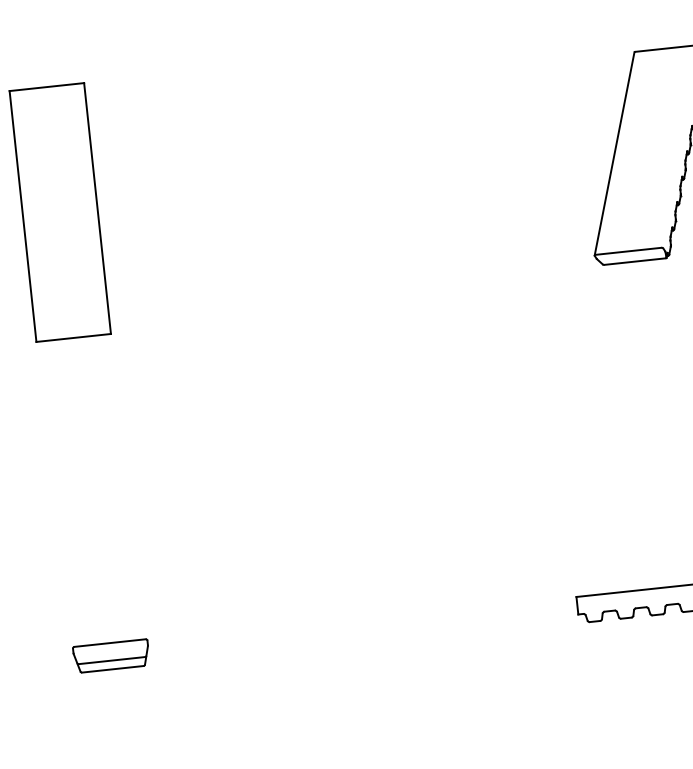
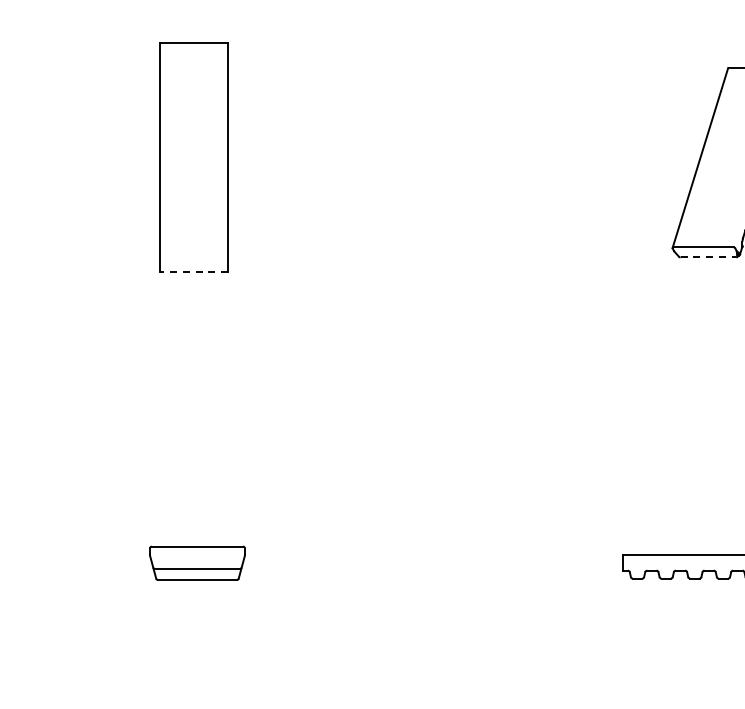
line: (635, 261) -> (708, 257), solid -> dashed
line: (73, 338) -> (193, 272), solid -> dashed
part: (111, 655) -> (197, 562), size x1.4

